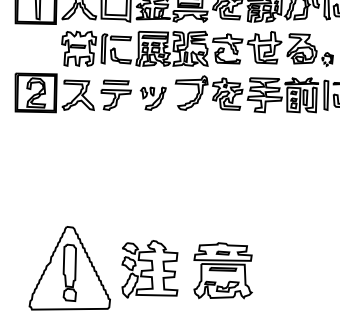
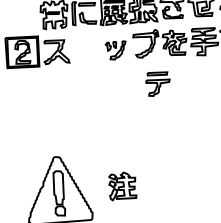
part: (115, 94) -> (157, 83), moved
part: (149, 269) -> (122, 186), size x0.6
part: (222, 270) -> (180, 183), removed

